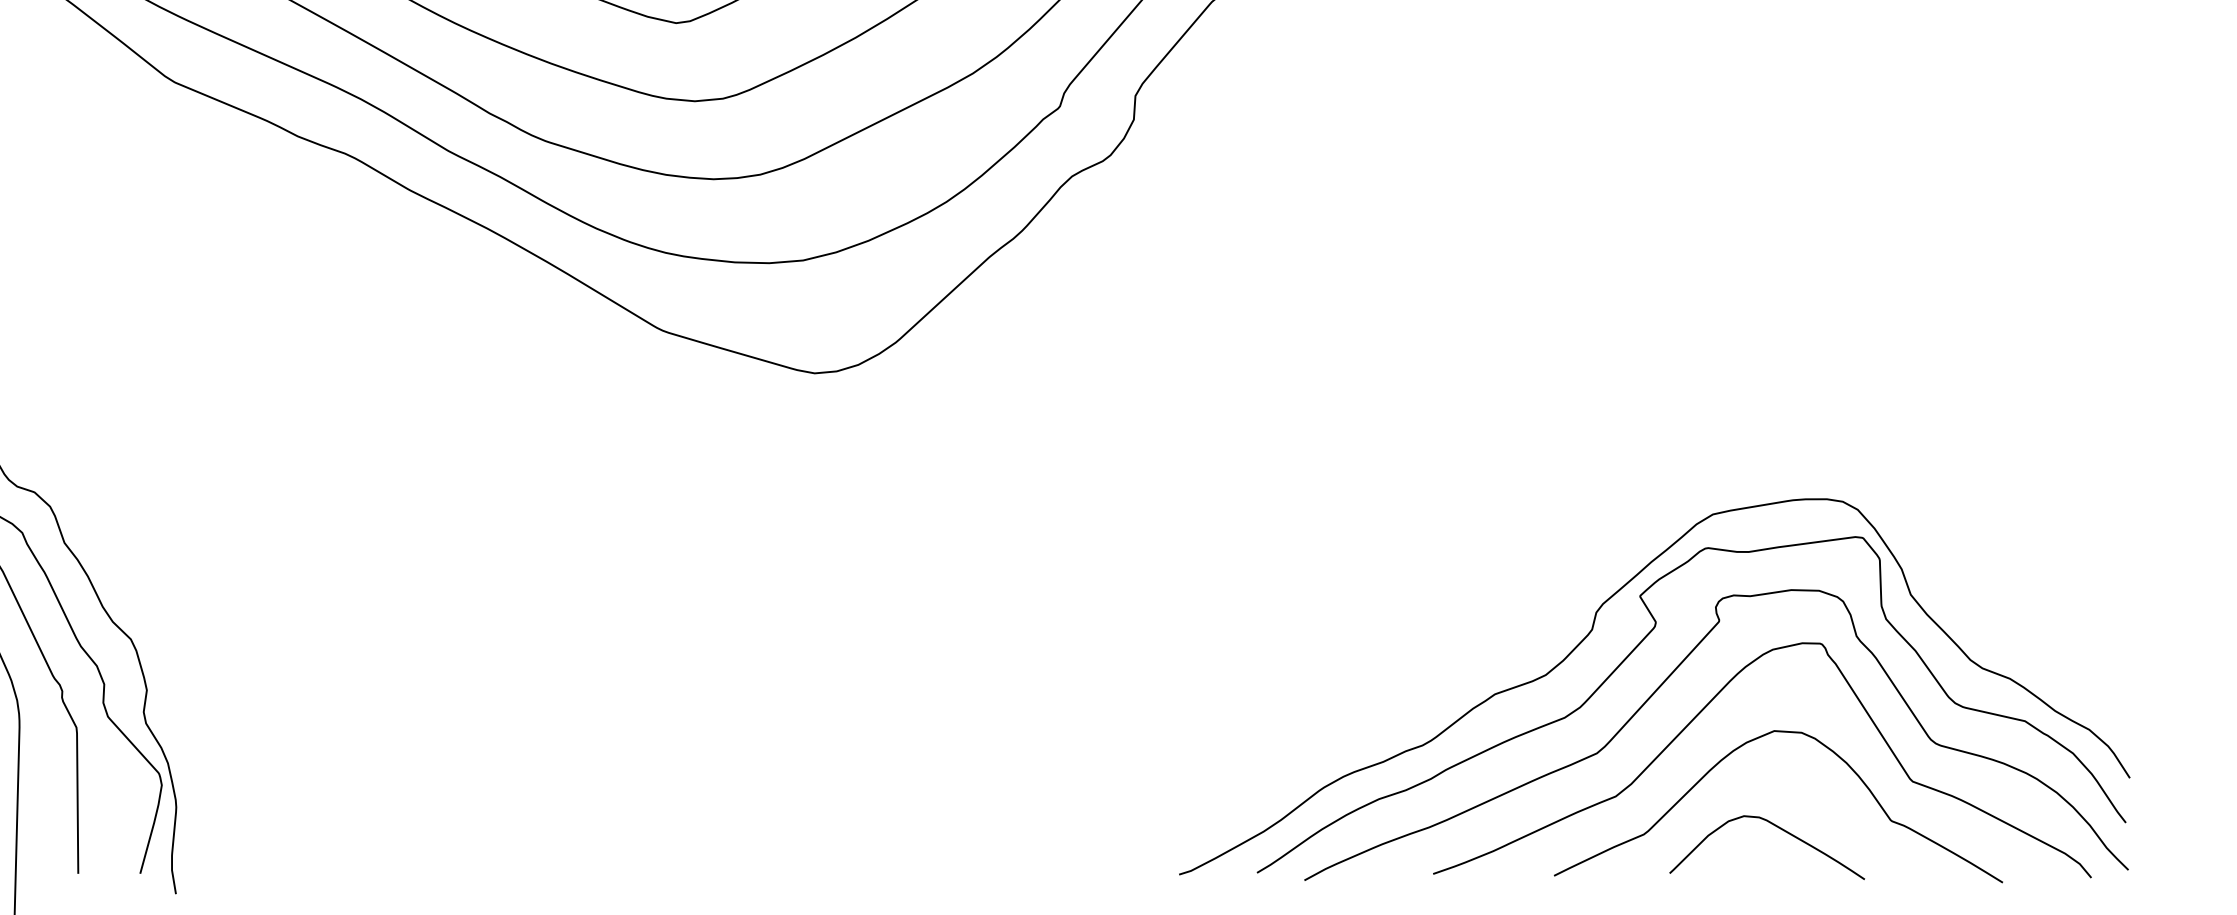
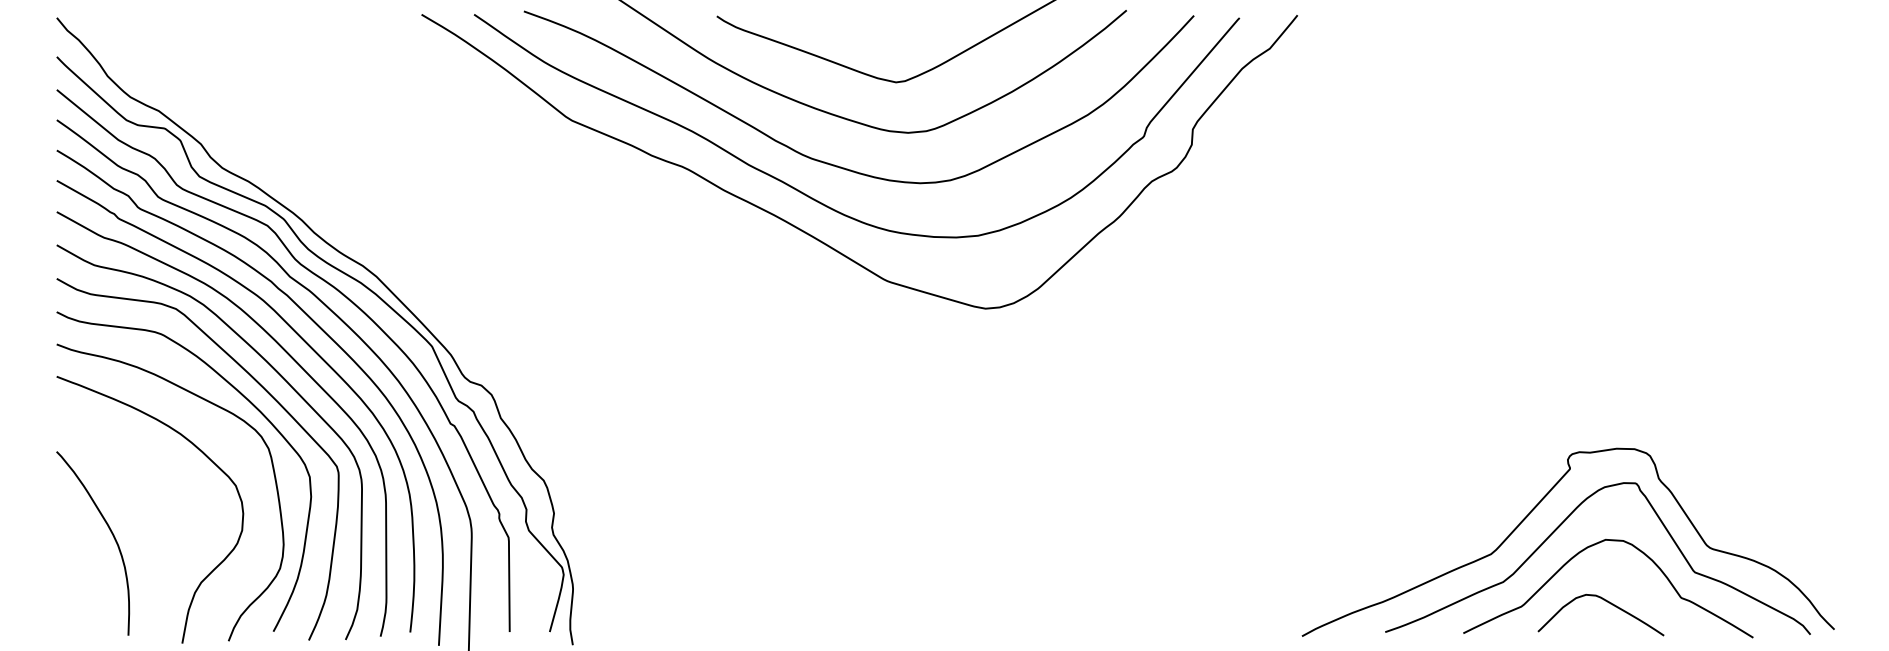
part: (1627, 659) -> (1510, 493), removed

